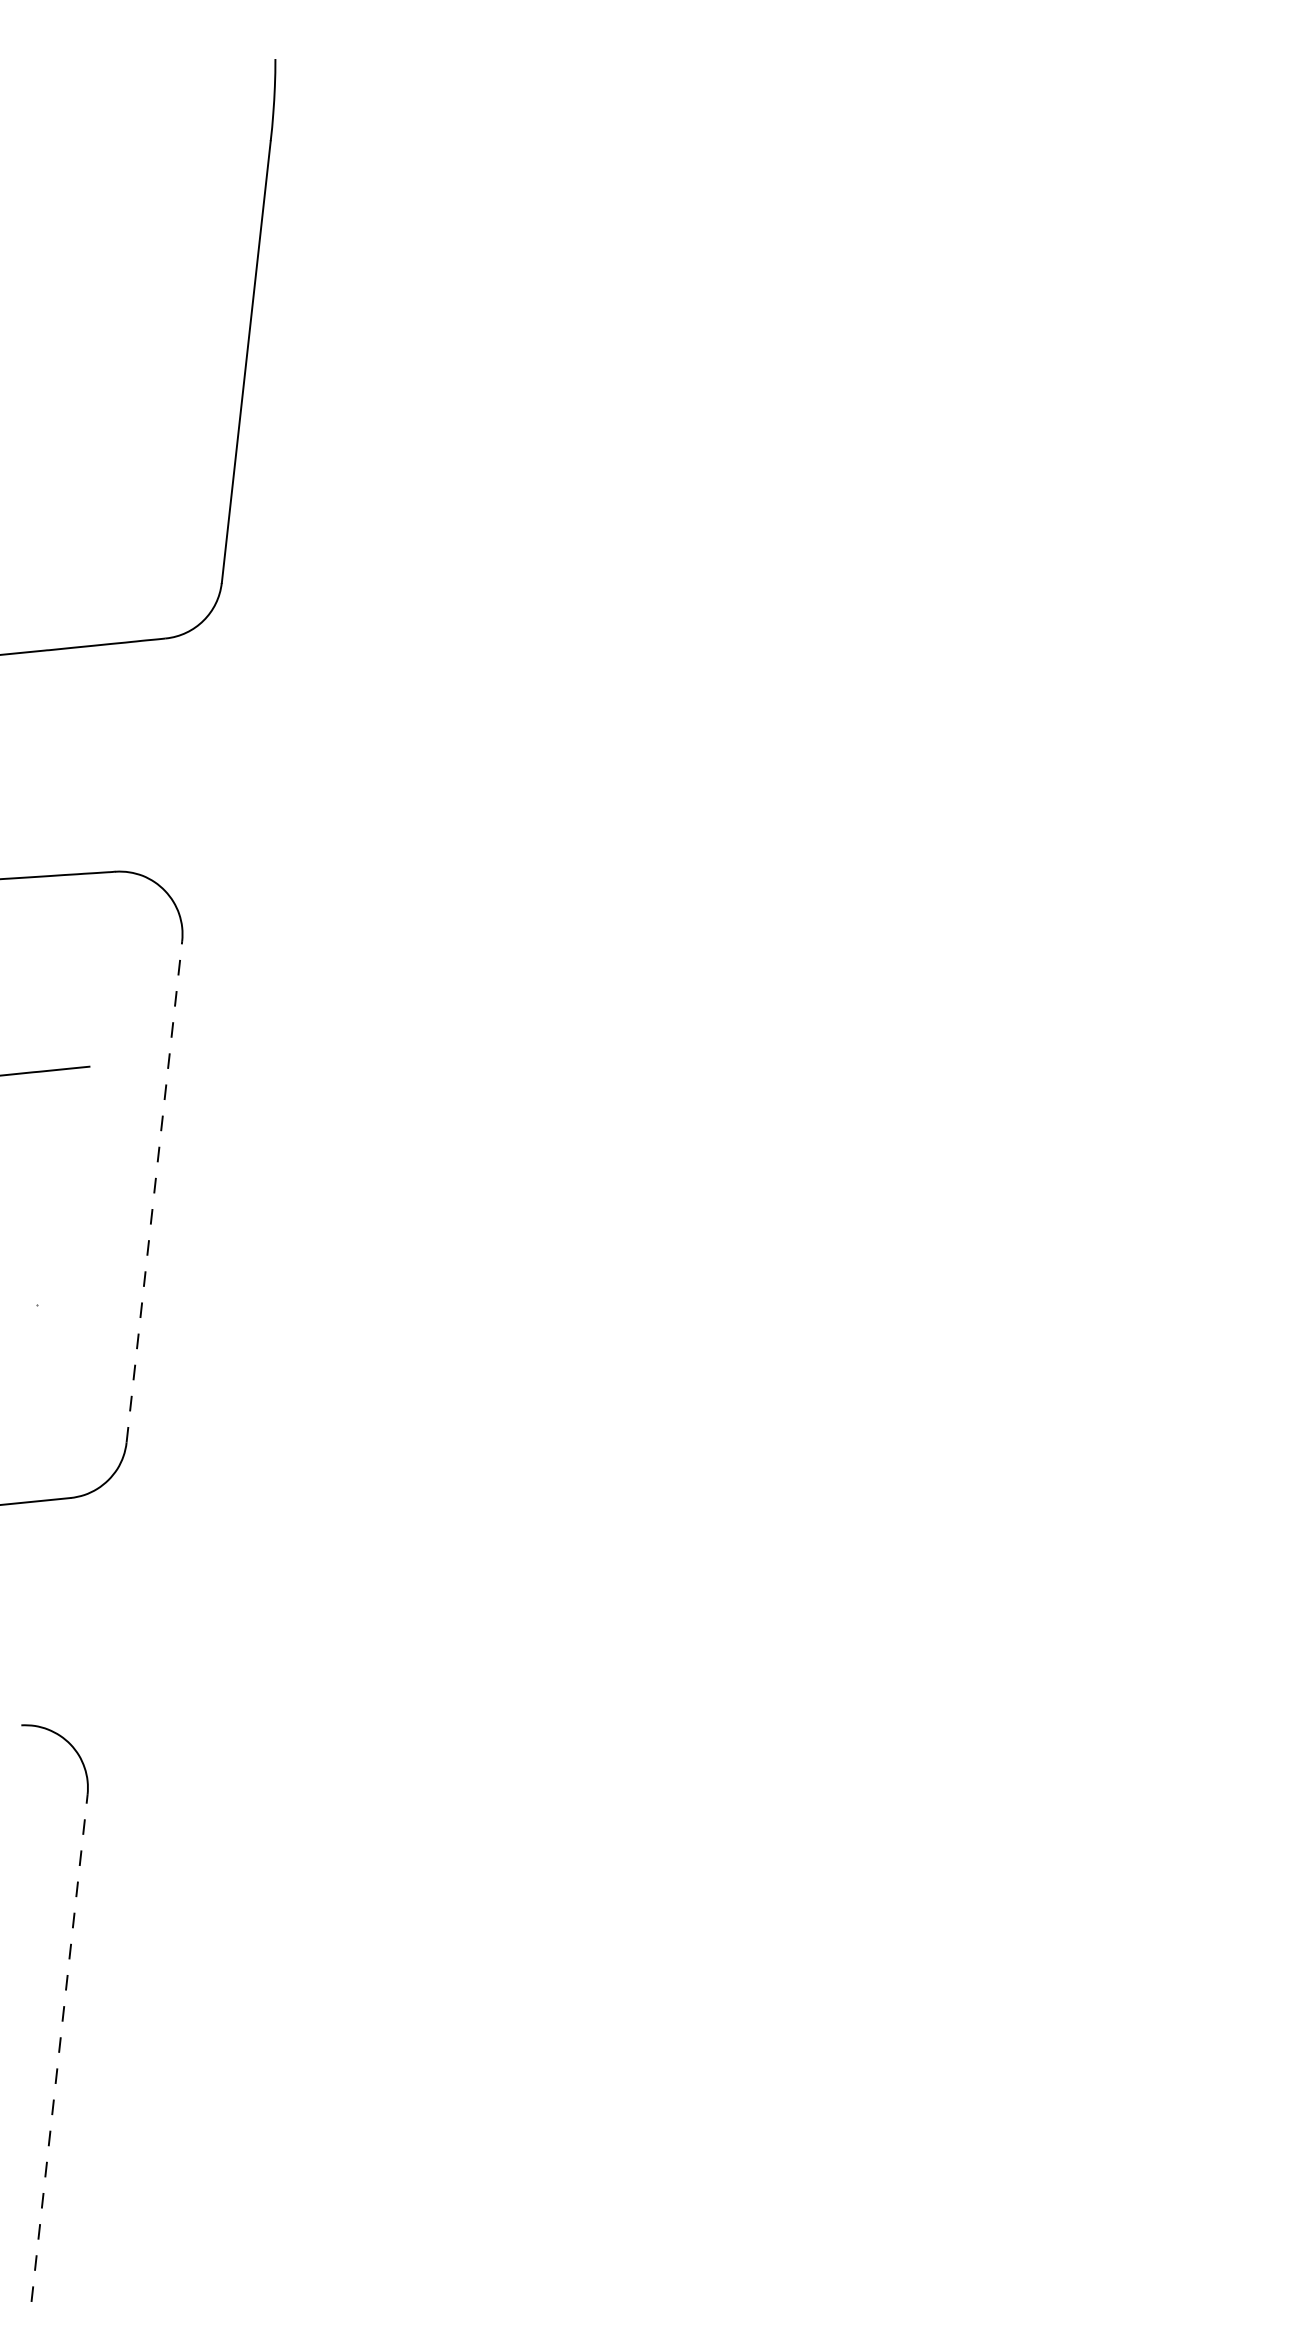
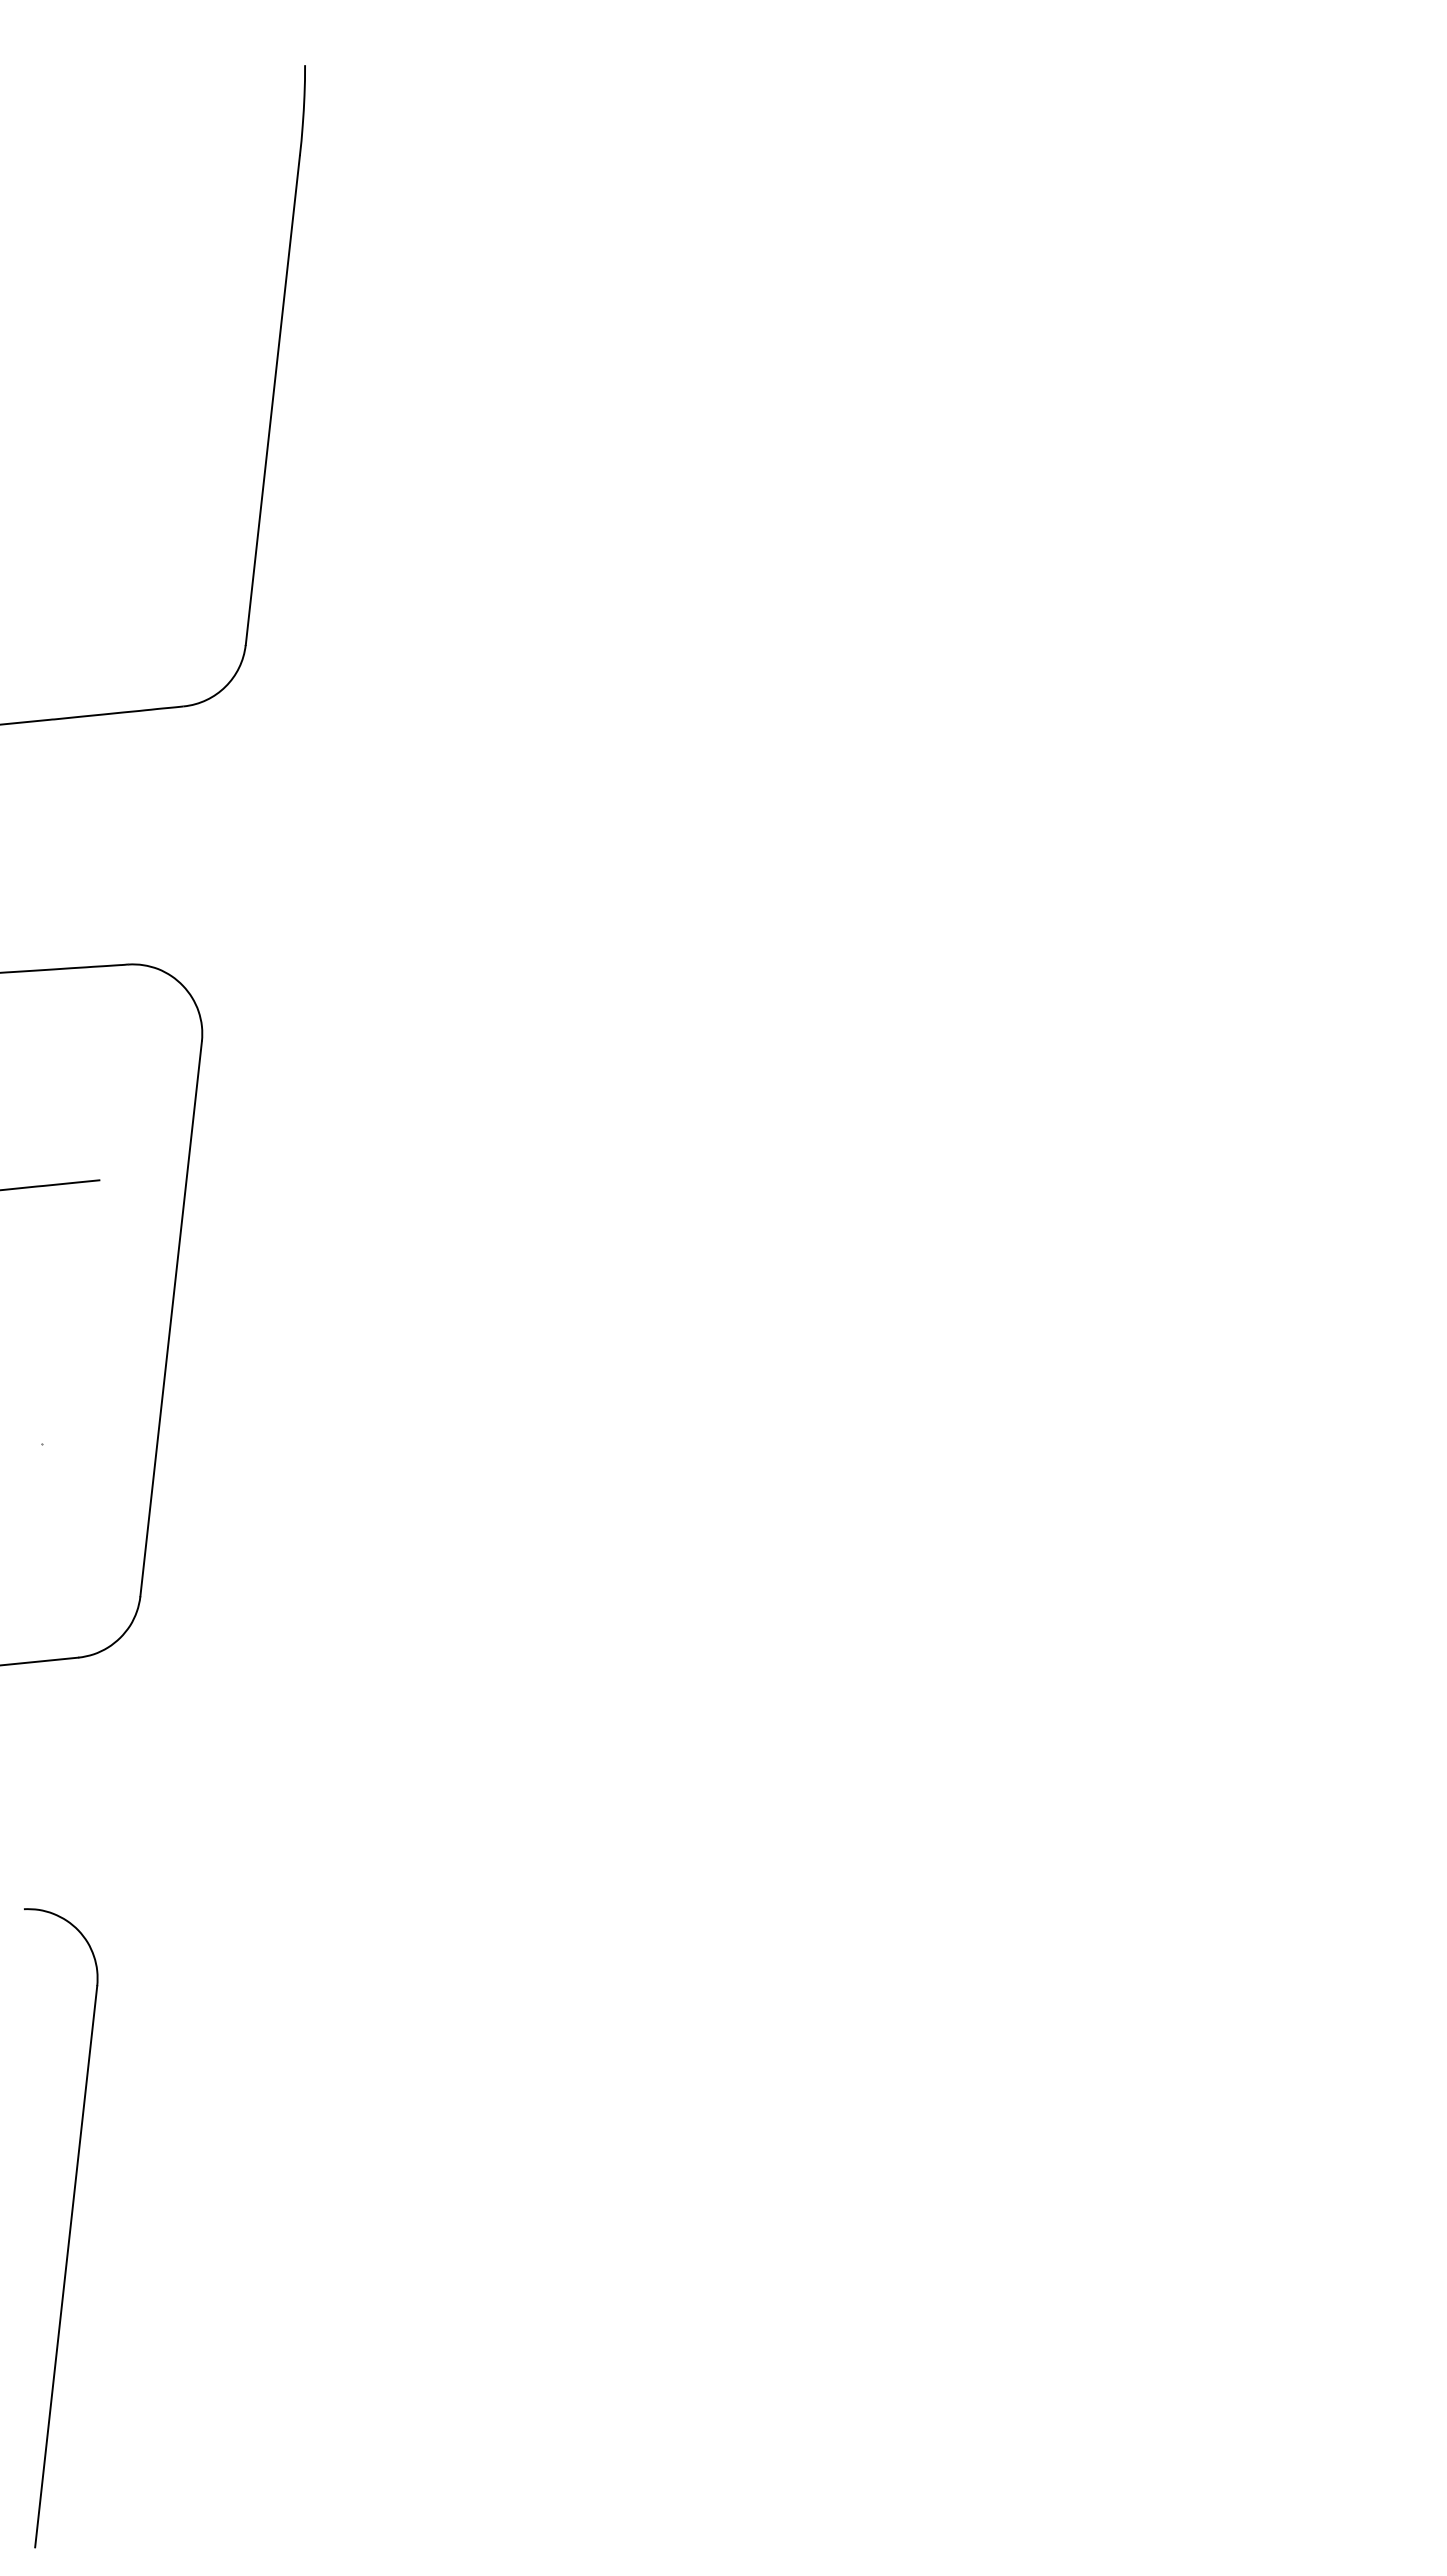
line: (154, 1191) -> (171, 1318), dashed -> solid
line: (59, 2048) -> (66, 2266), dashed -> solid

